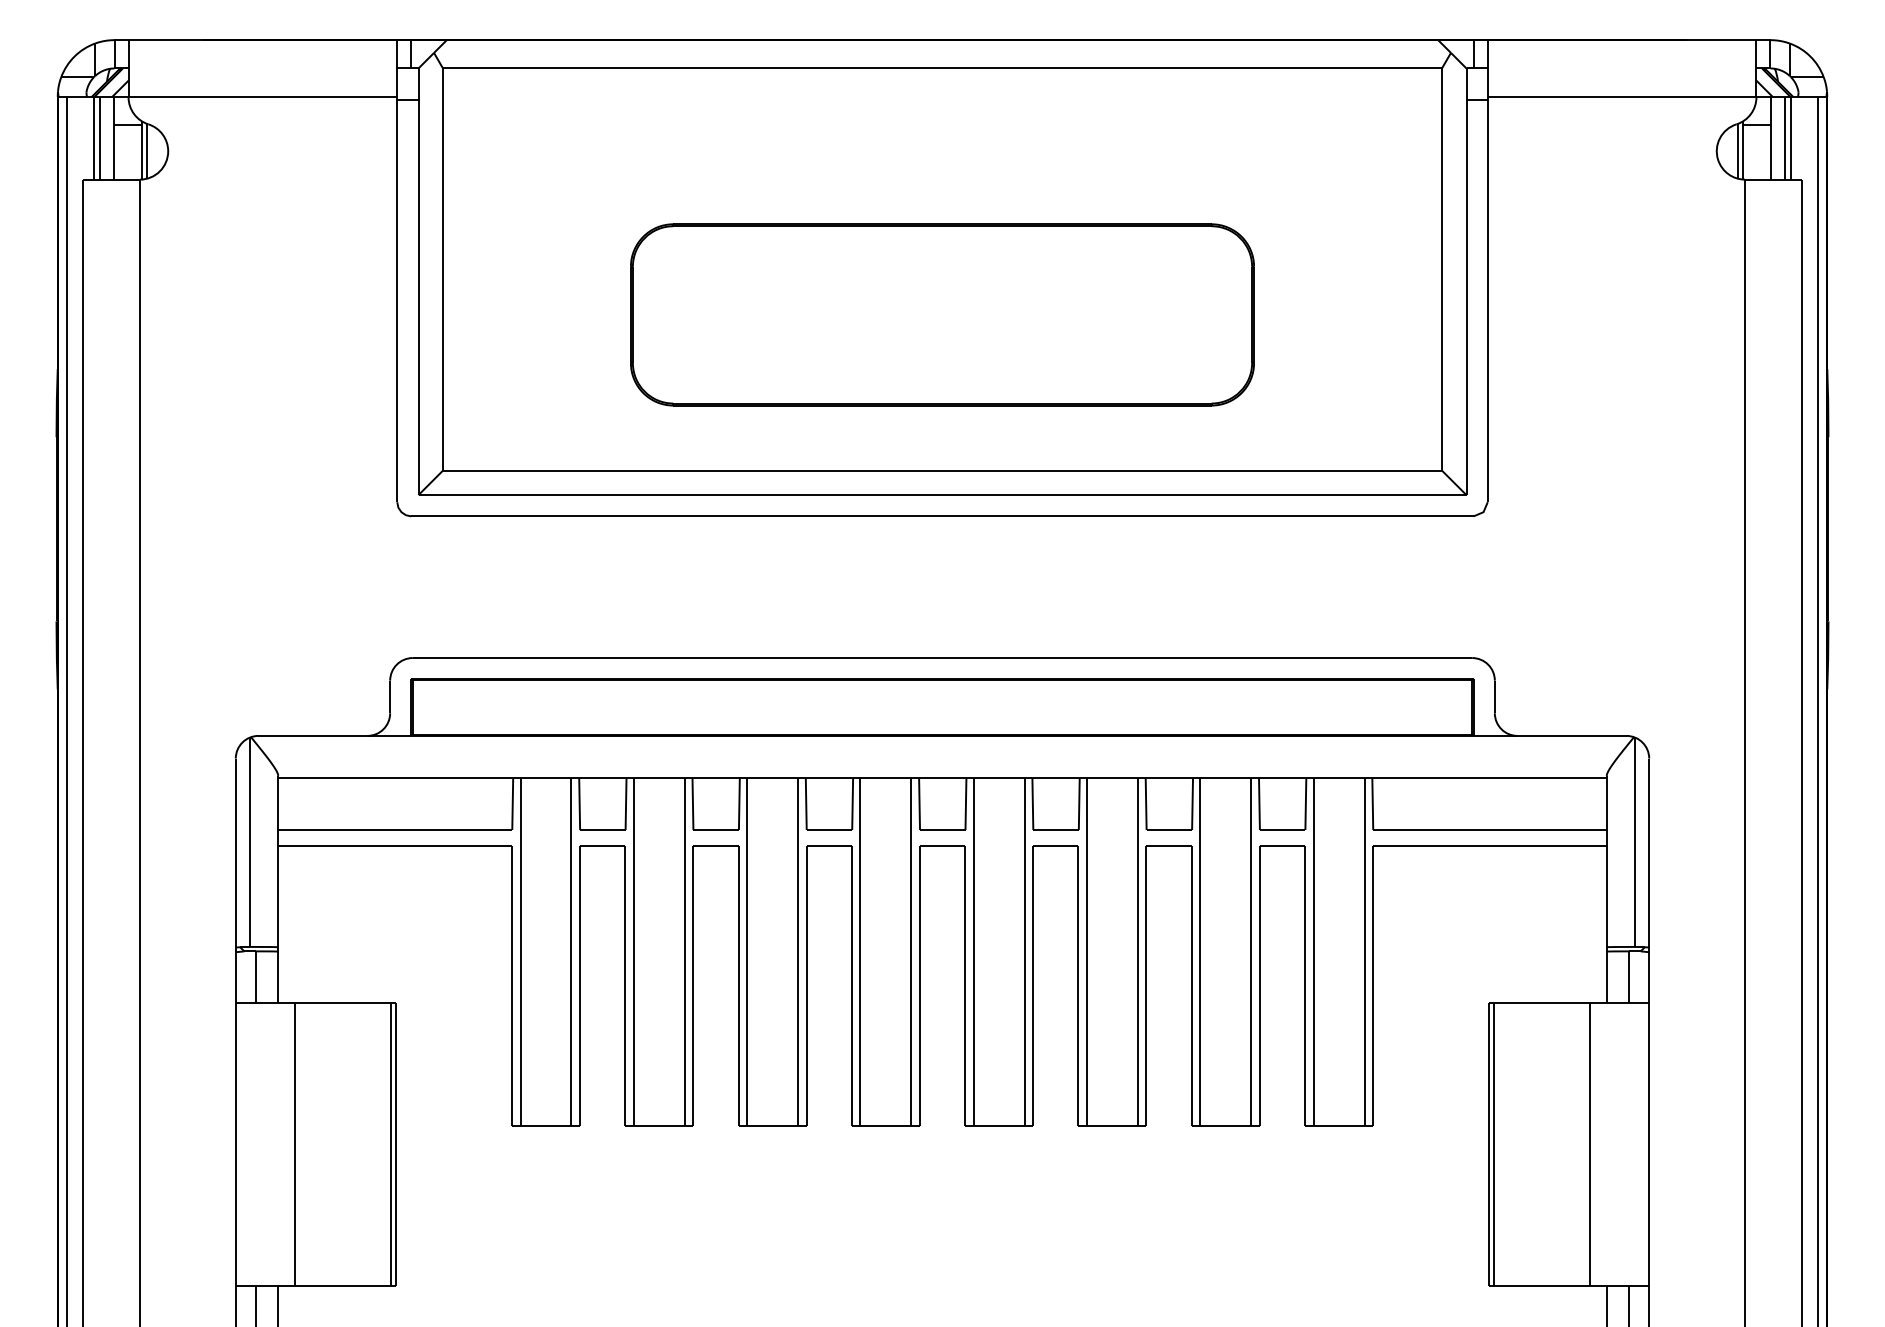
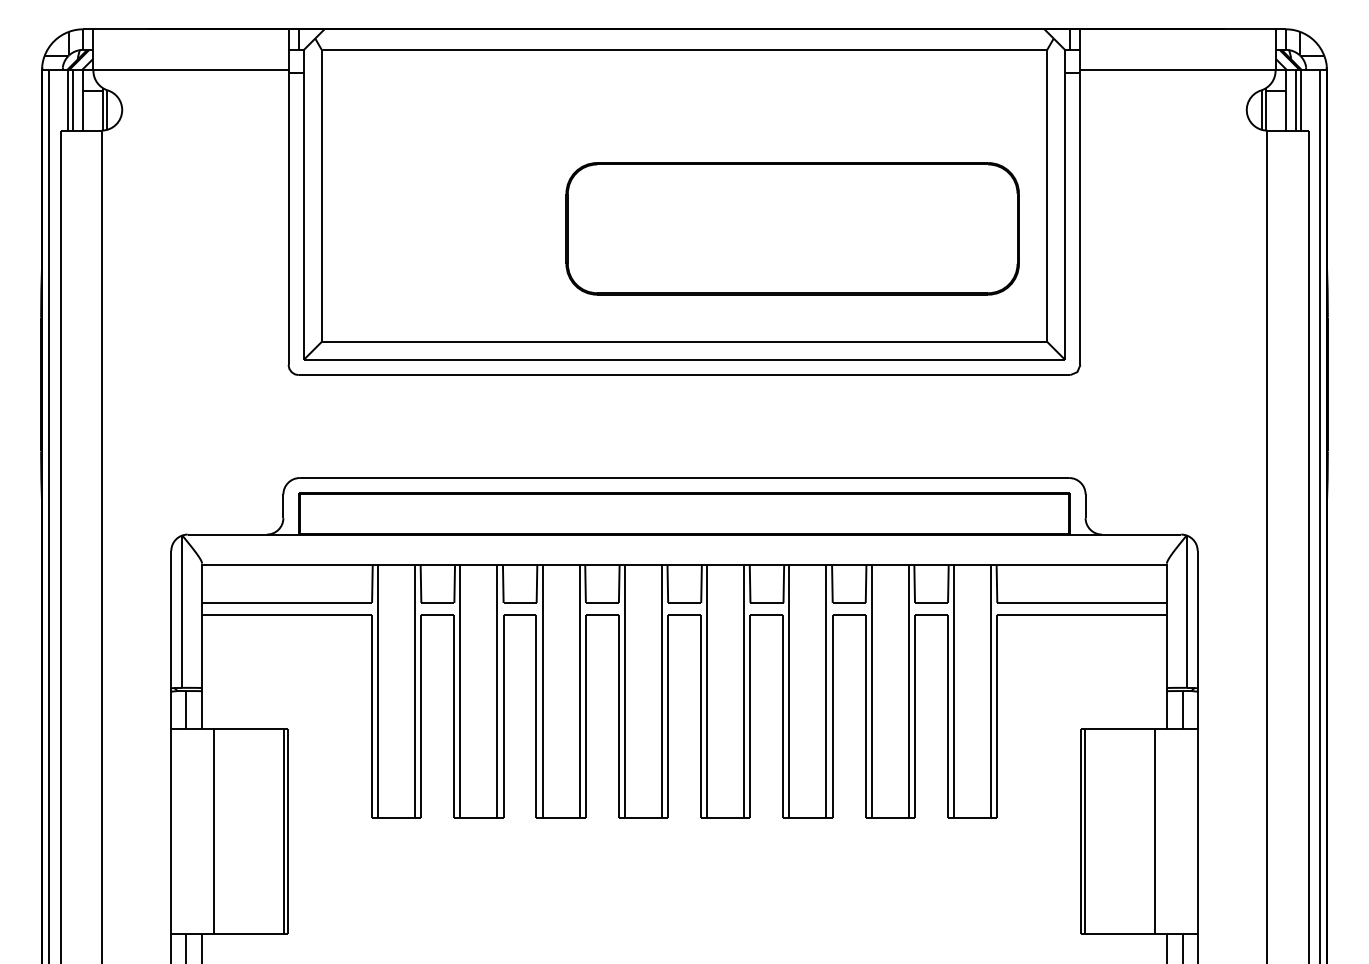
part: (942, 314) -> (792, 228), moved

